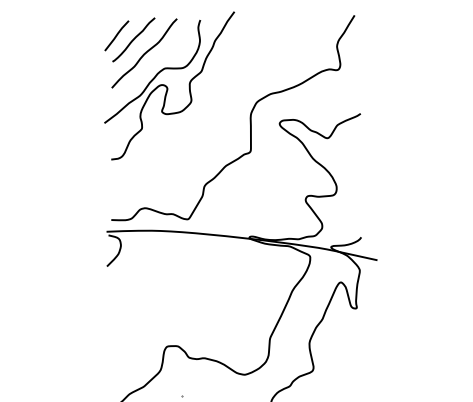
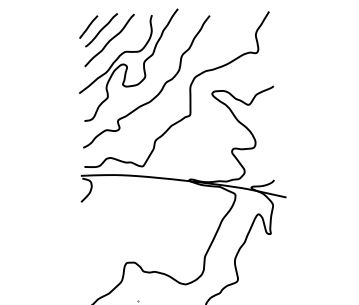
curve: (208, 121) -> (158, 92), added

